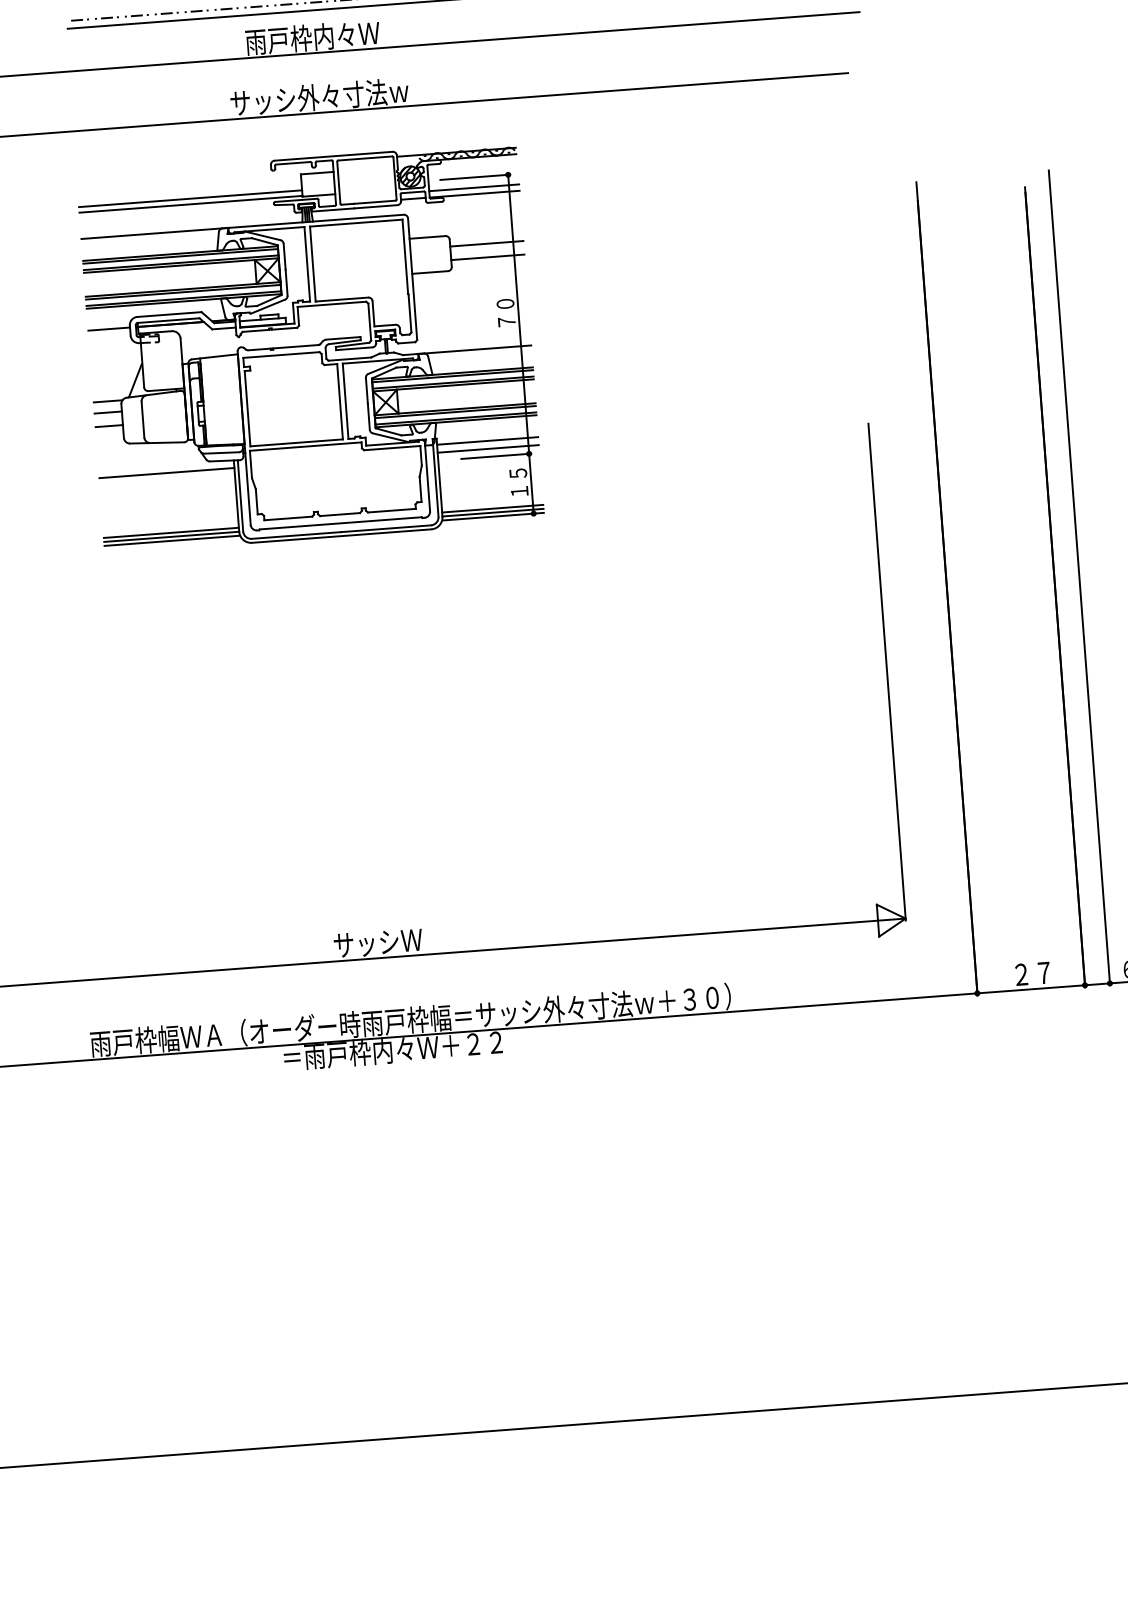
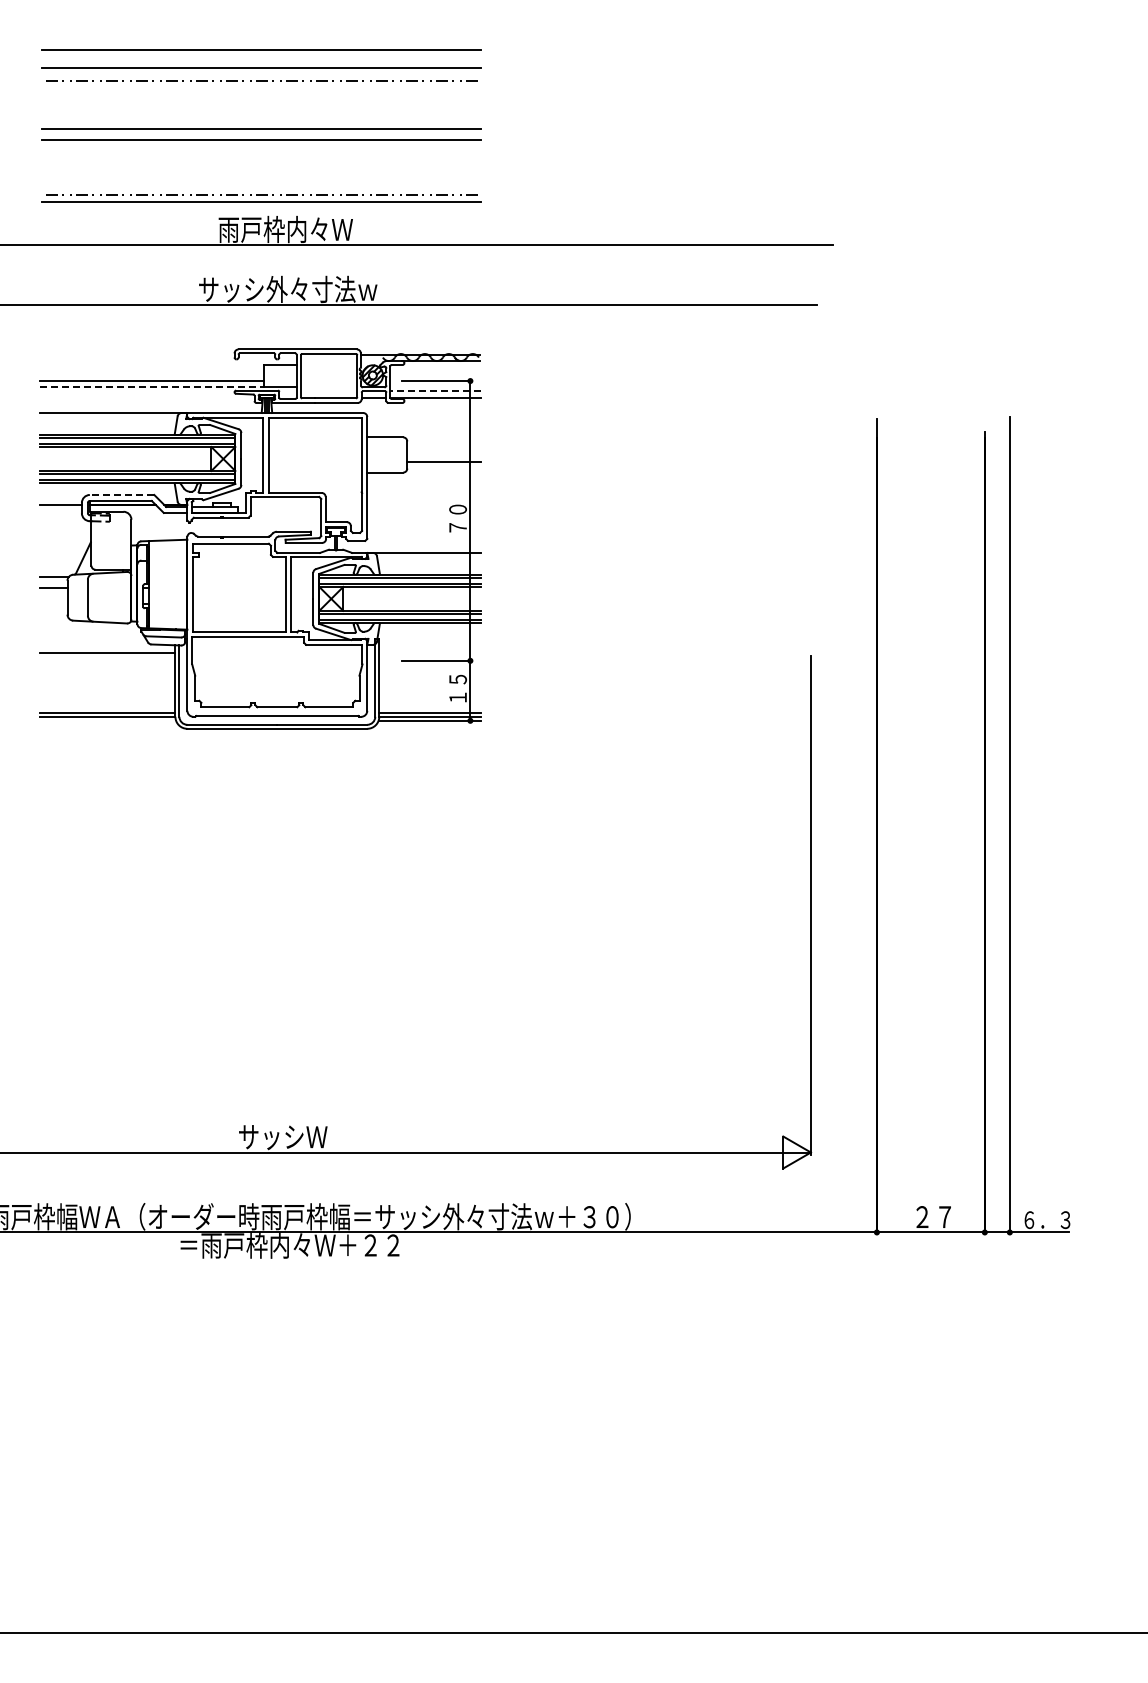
line: (474, 187) -> (435, 391), solid -> dashed
line: (190, 204) -> (151, 386), solid -> dashed
line: (486, 244) -> (443, 448), removed
line: (168, 314) -> (121, 494), solid -> dashed
line: (108, 425) -> (53, 601), removed
line: (487, 440) -> (429, 644), removed
line: (487, 448) -> (429, 652), removed
line: (172, 540) -> (108, 720), removed

